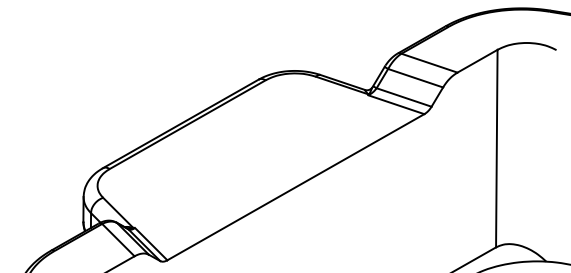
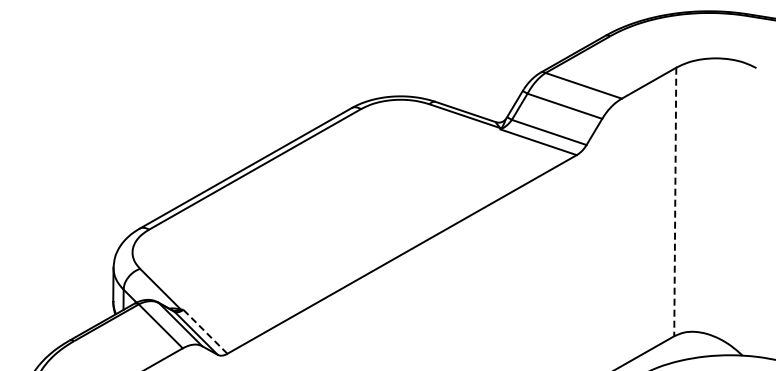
line: (496, 149) -> (675, 202), solid -> dashed
line: (151, 243) -> (205, 331), solid -> dashed

